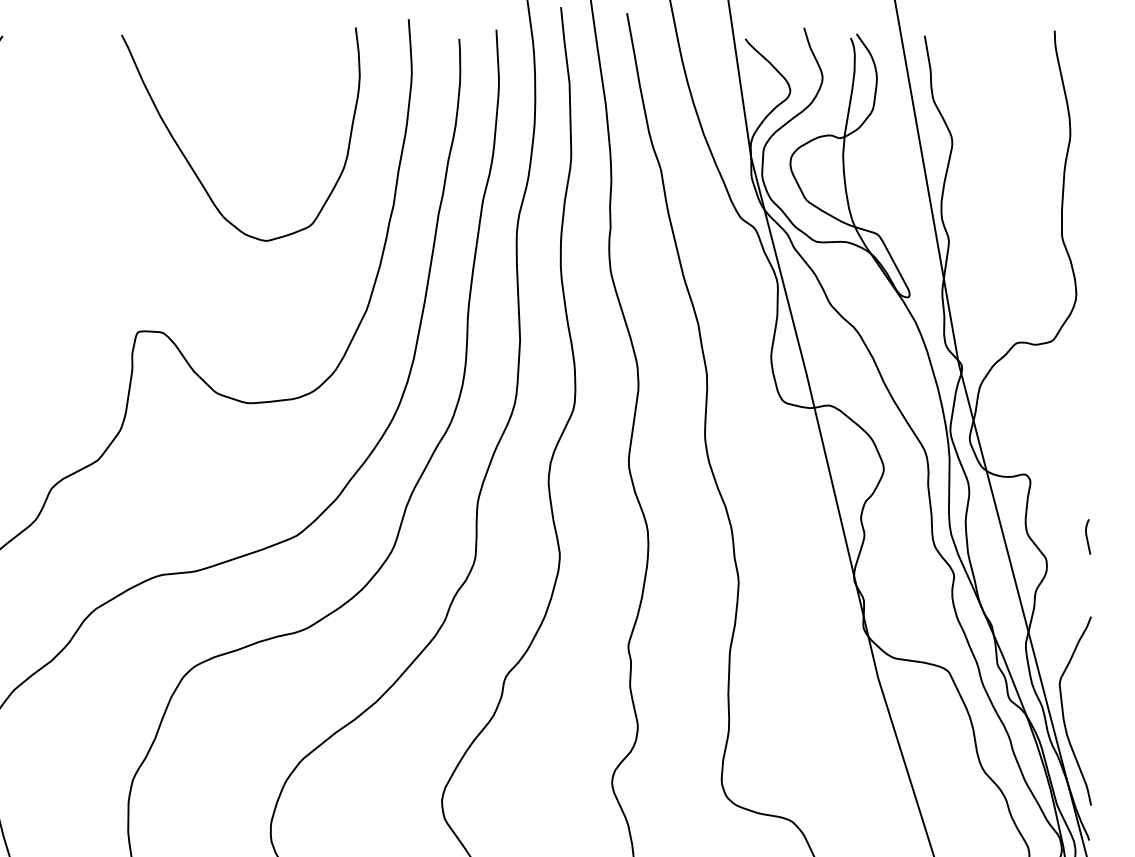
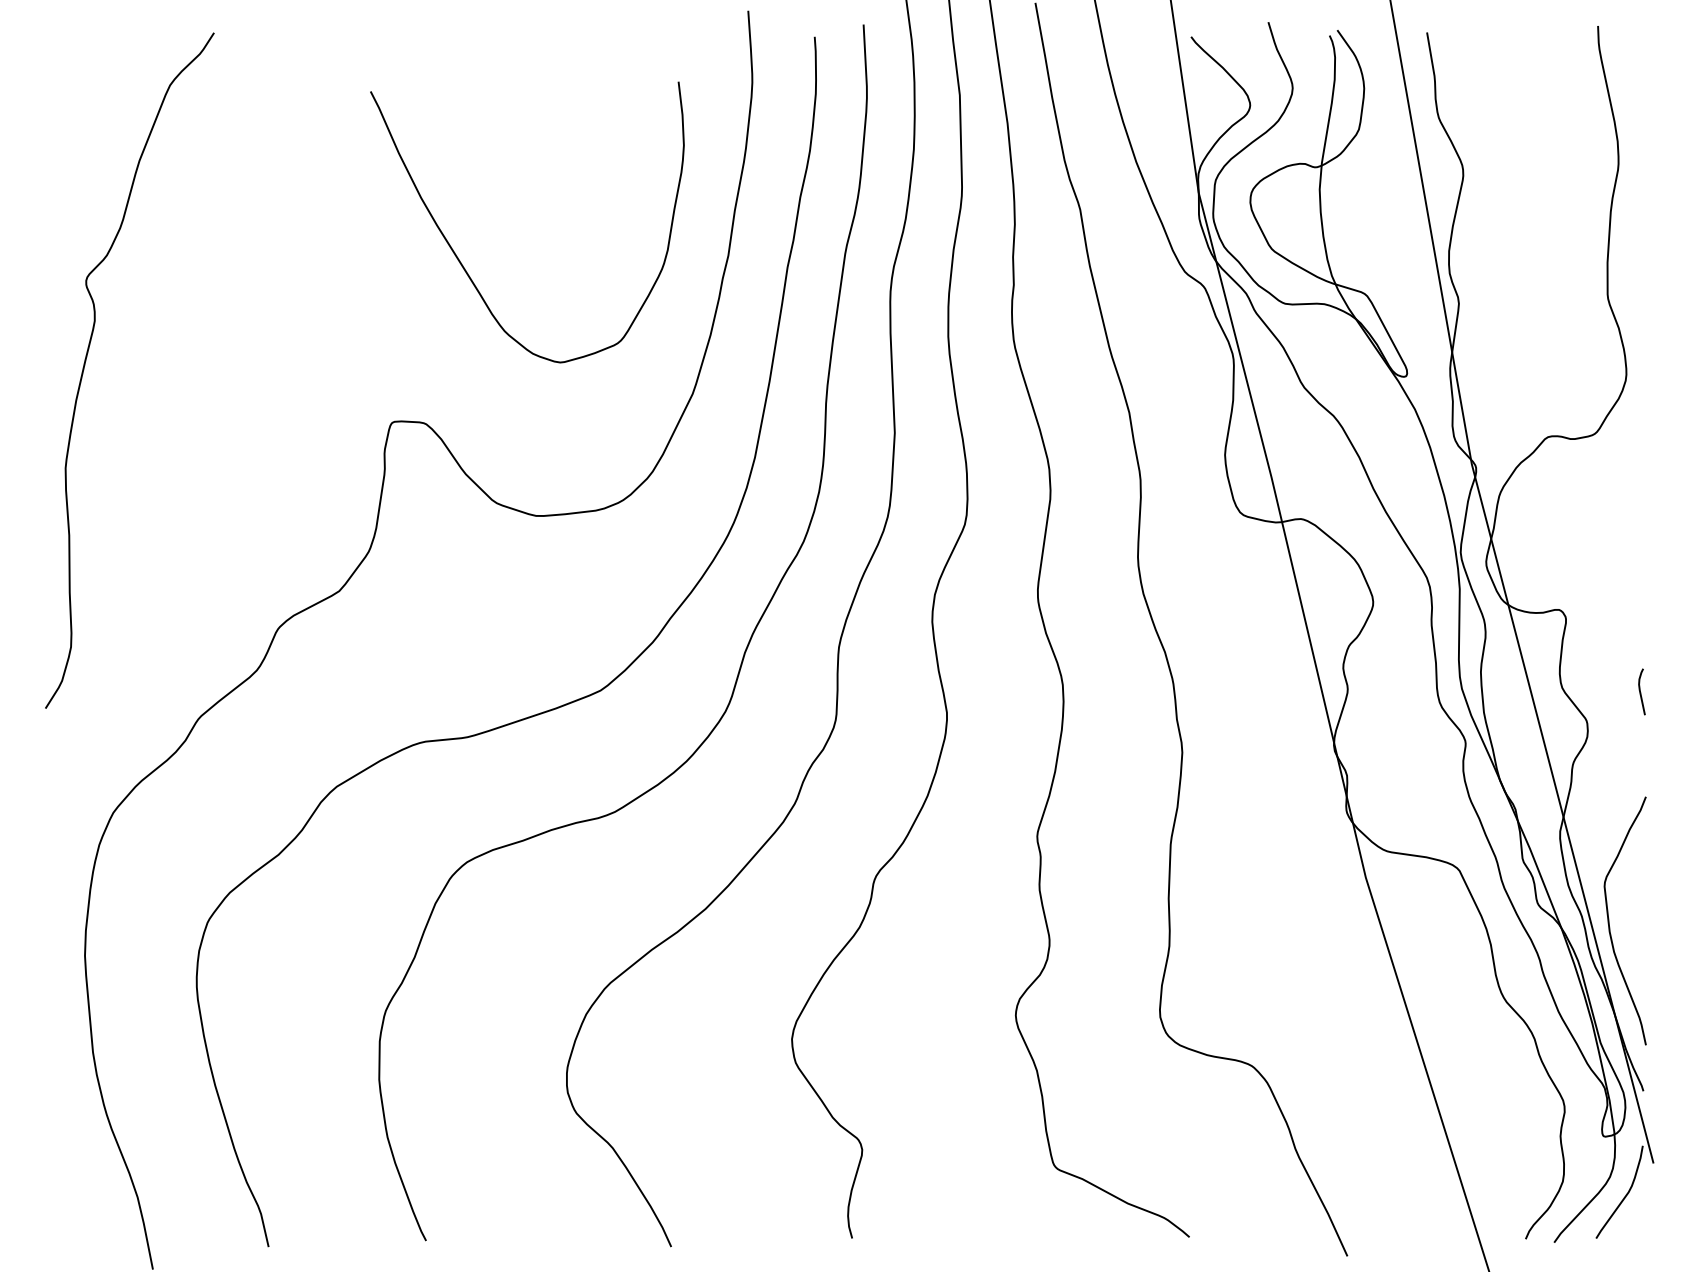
curve: (189, 163) -> (460, 260), moved

